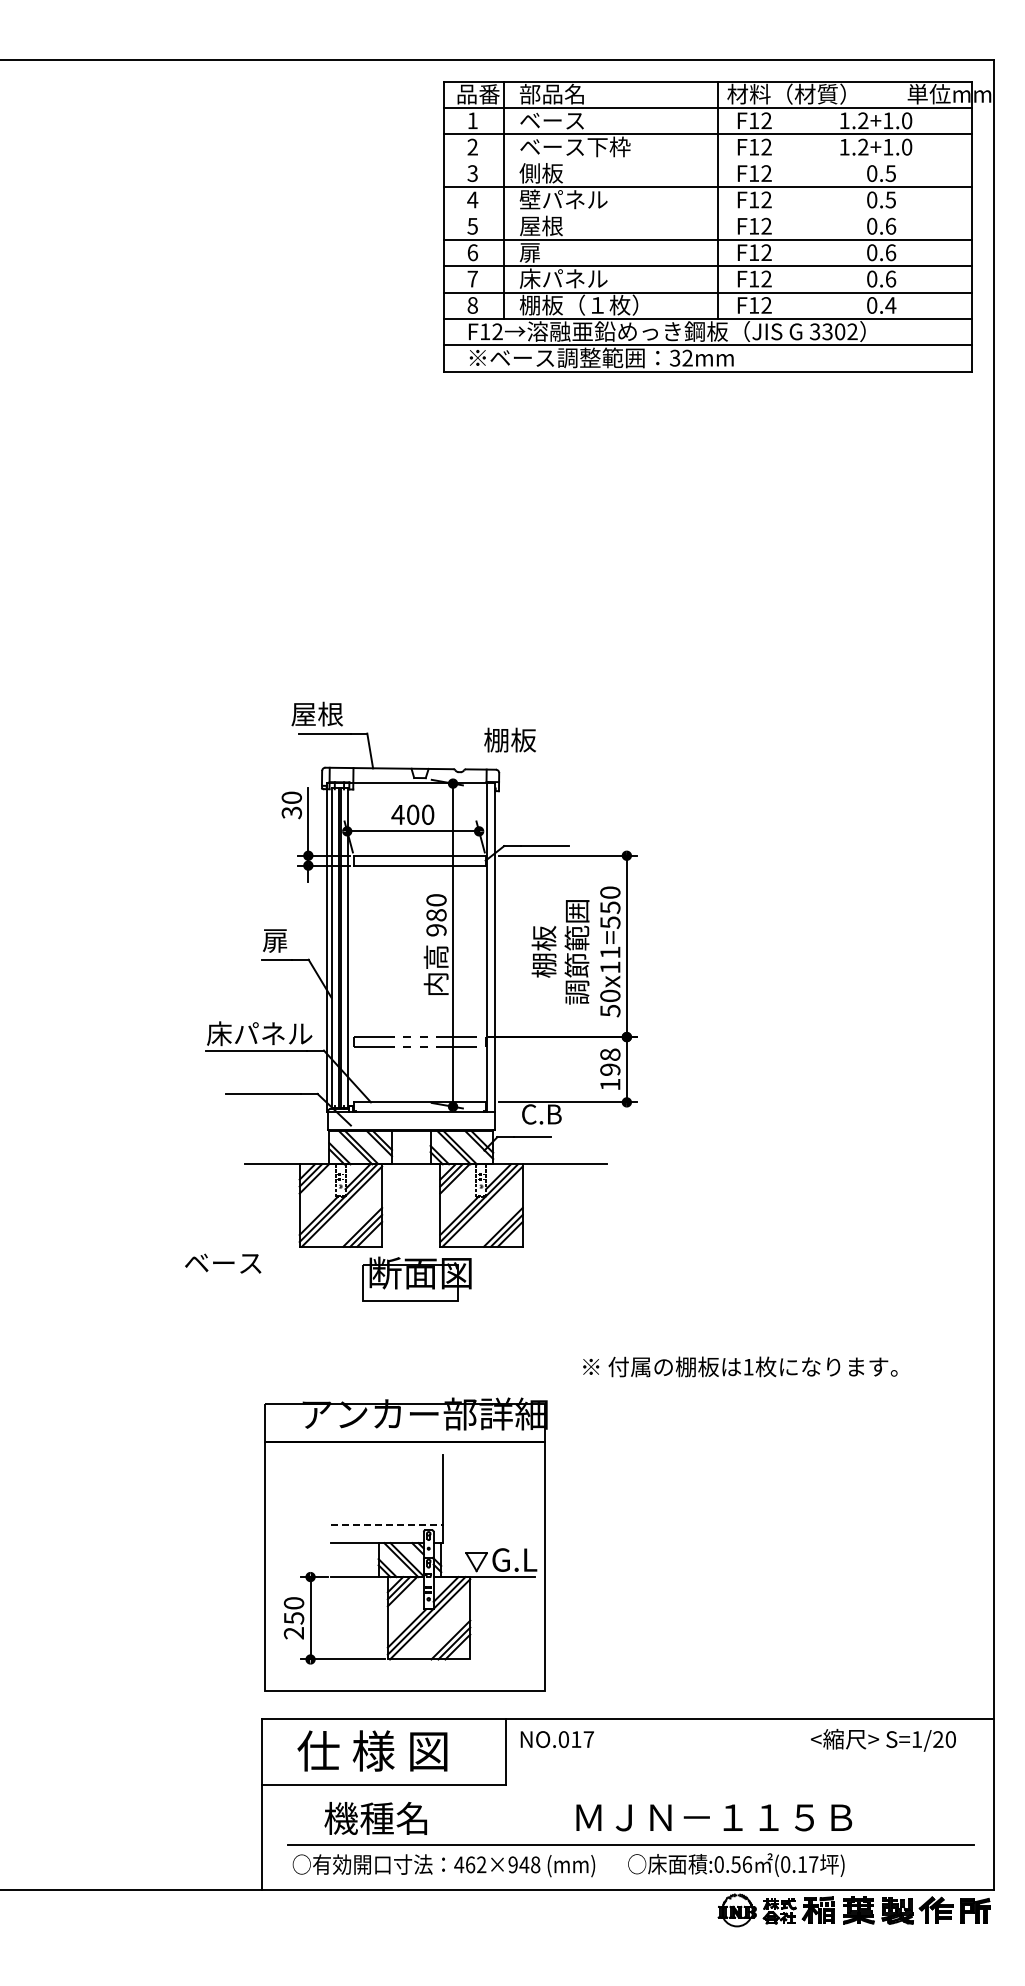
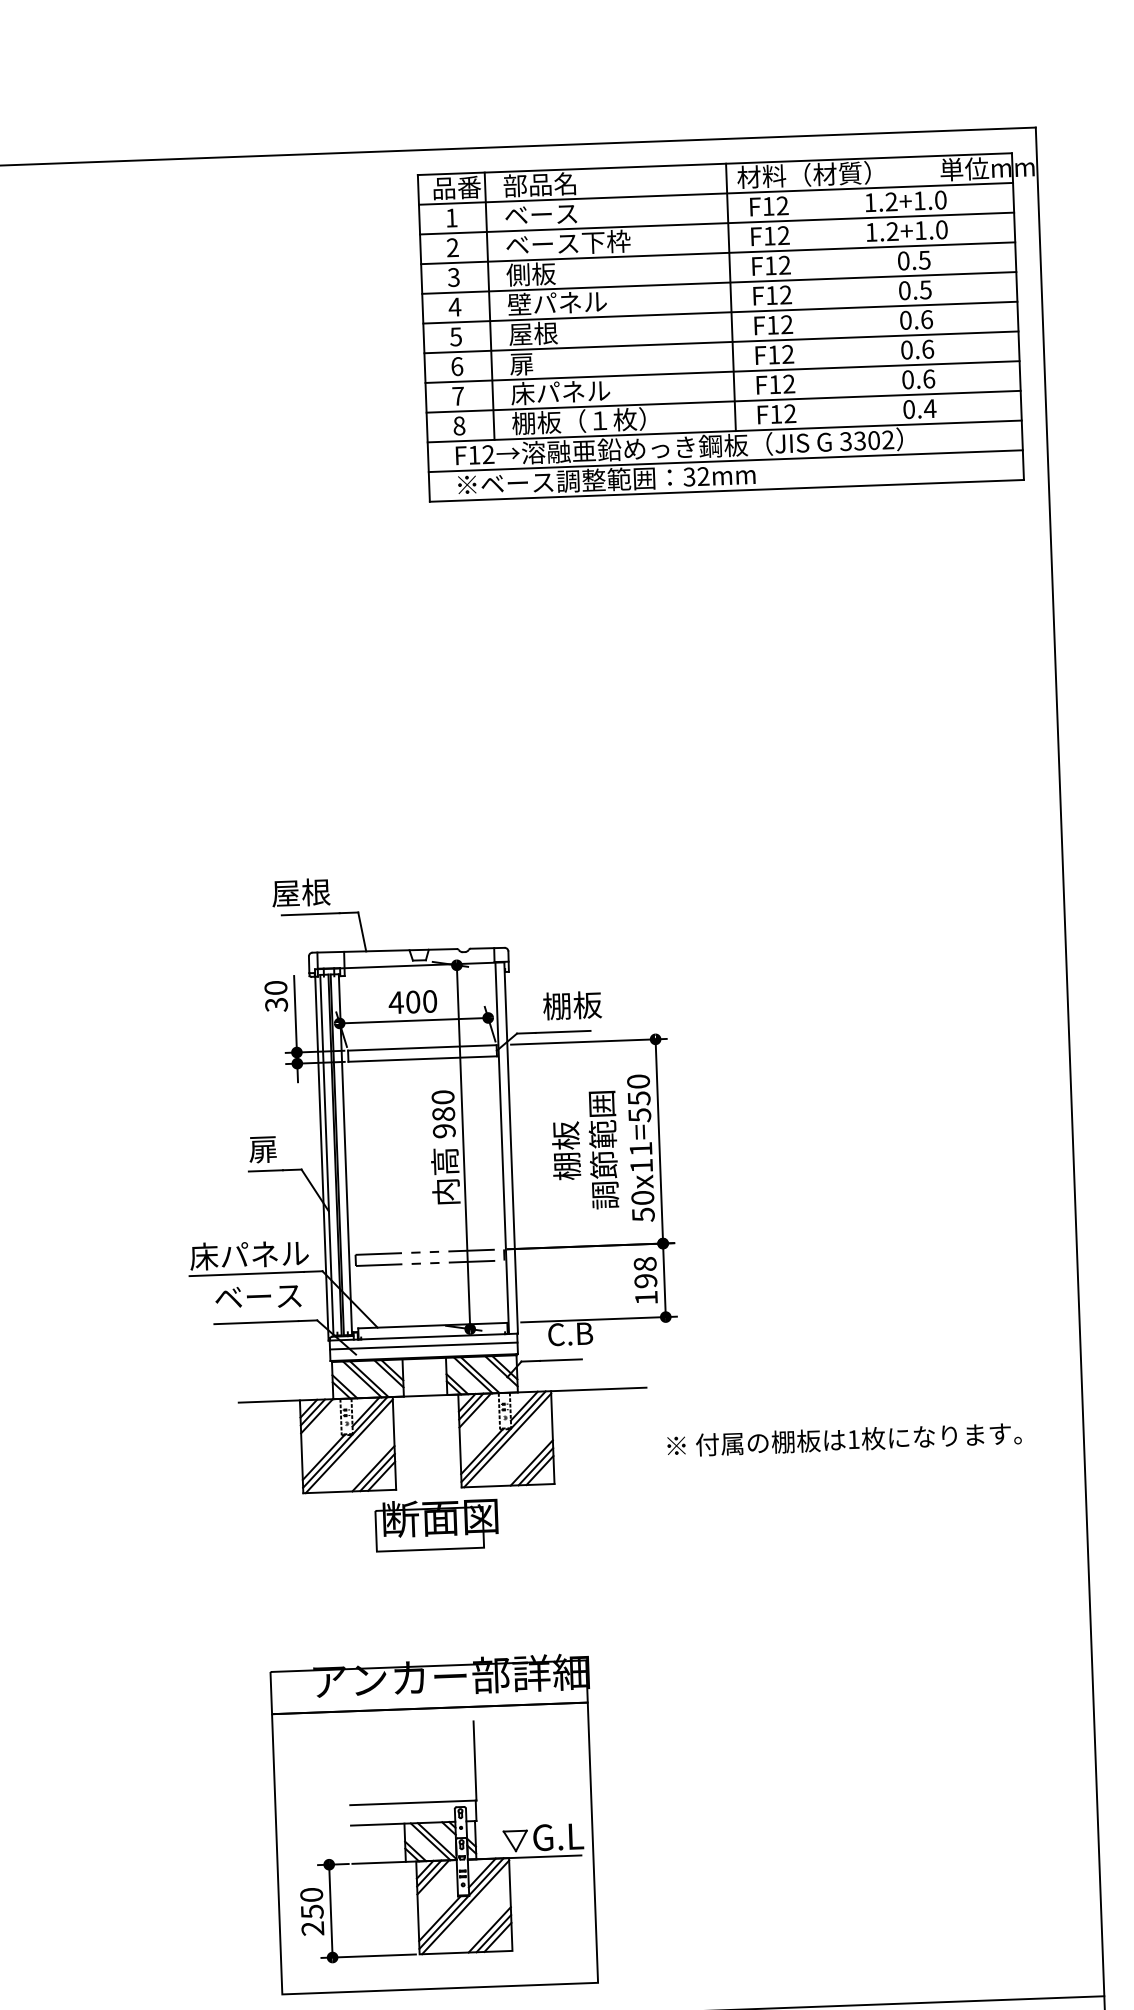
line: (707, 160) -> (717, 253), added
line: (707, 213) -> (719, 312), added
text: (509, 739) -> (571, 1004), moved
line: (411, 1120) -> (424, 1346), added
text: (223, 1263) -> (258, 1297), moved
text: (740, 1366) -> (844, 1439), moved
line: (387, 1524) -> (413, 1802), dashed -> solid

